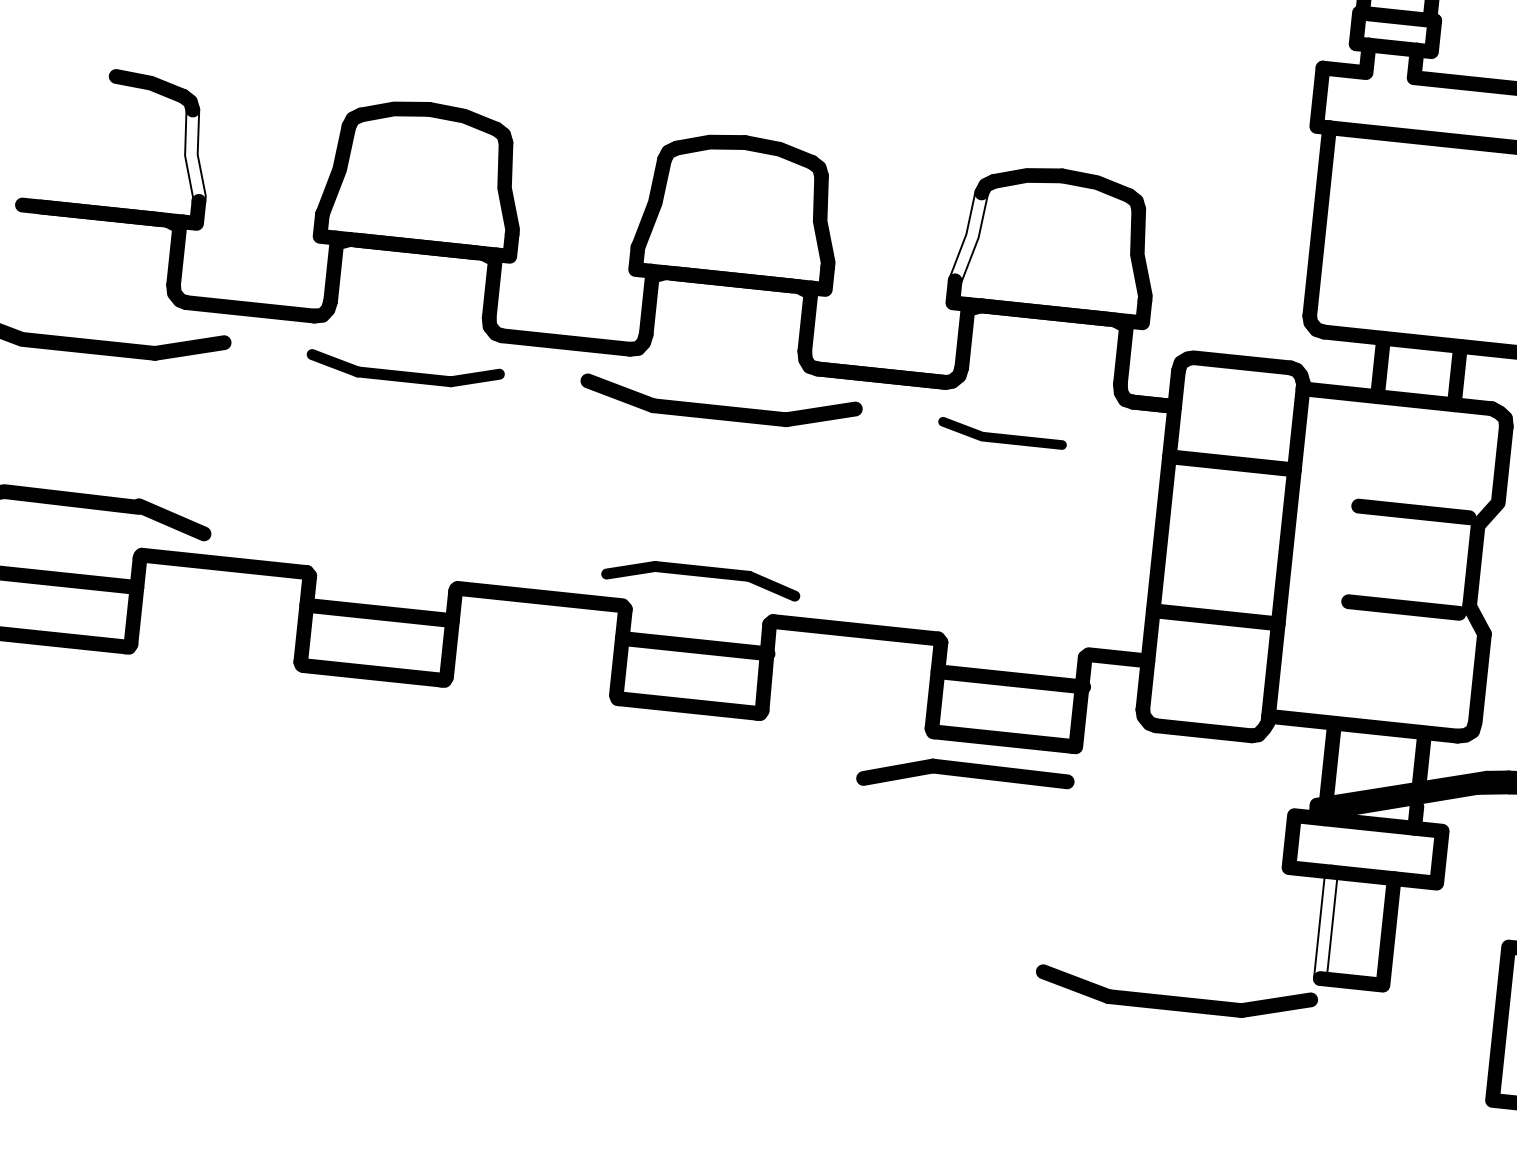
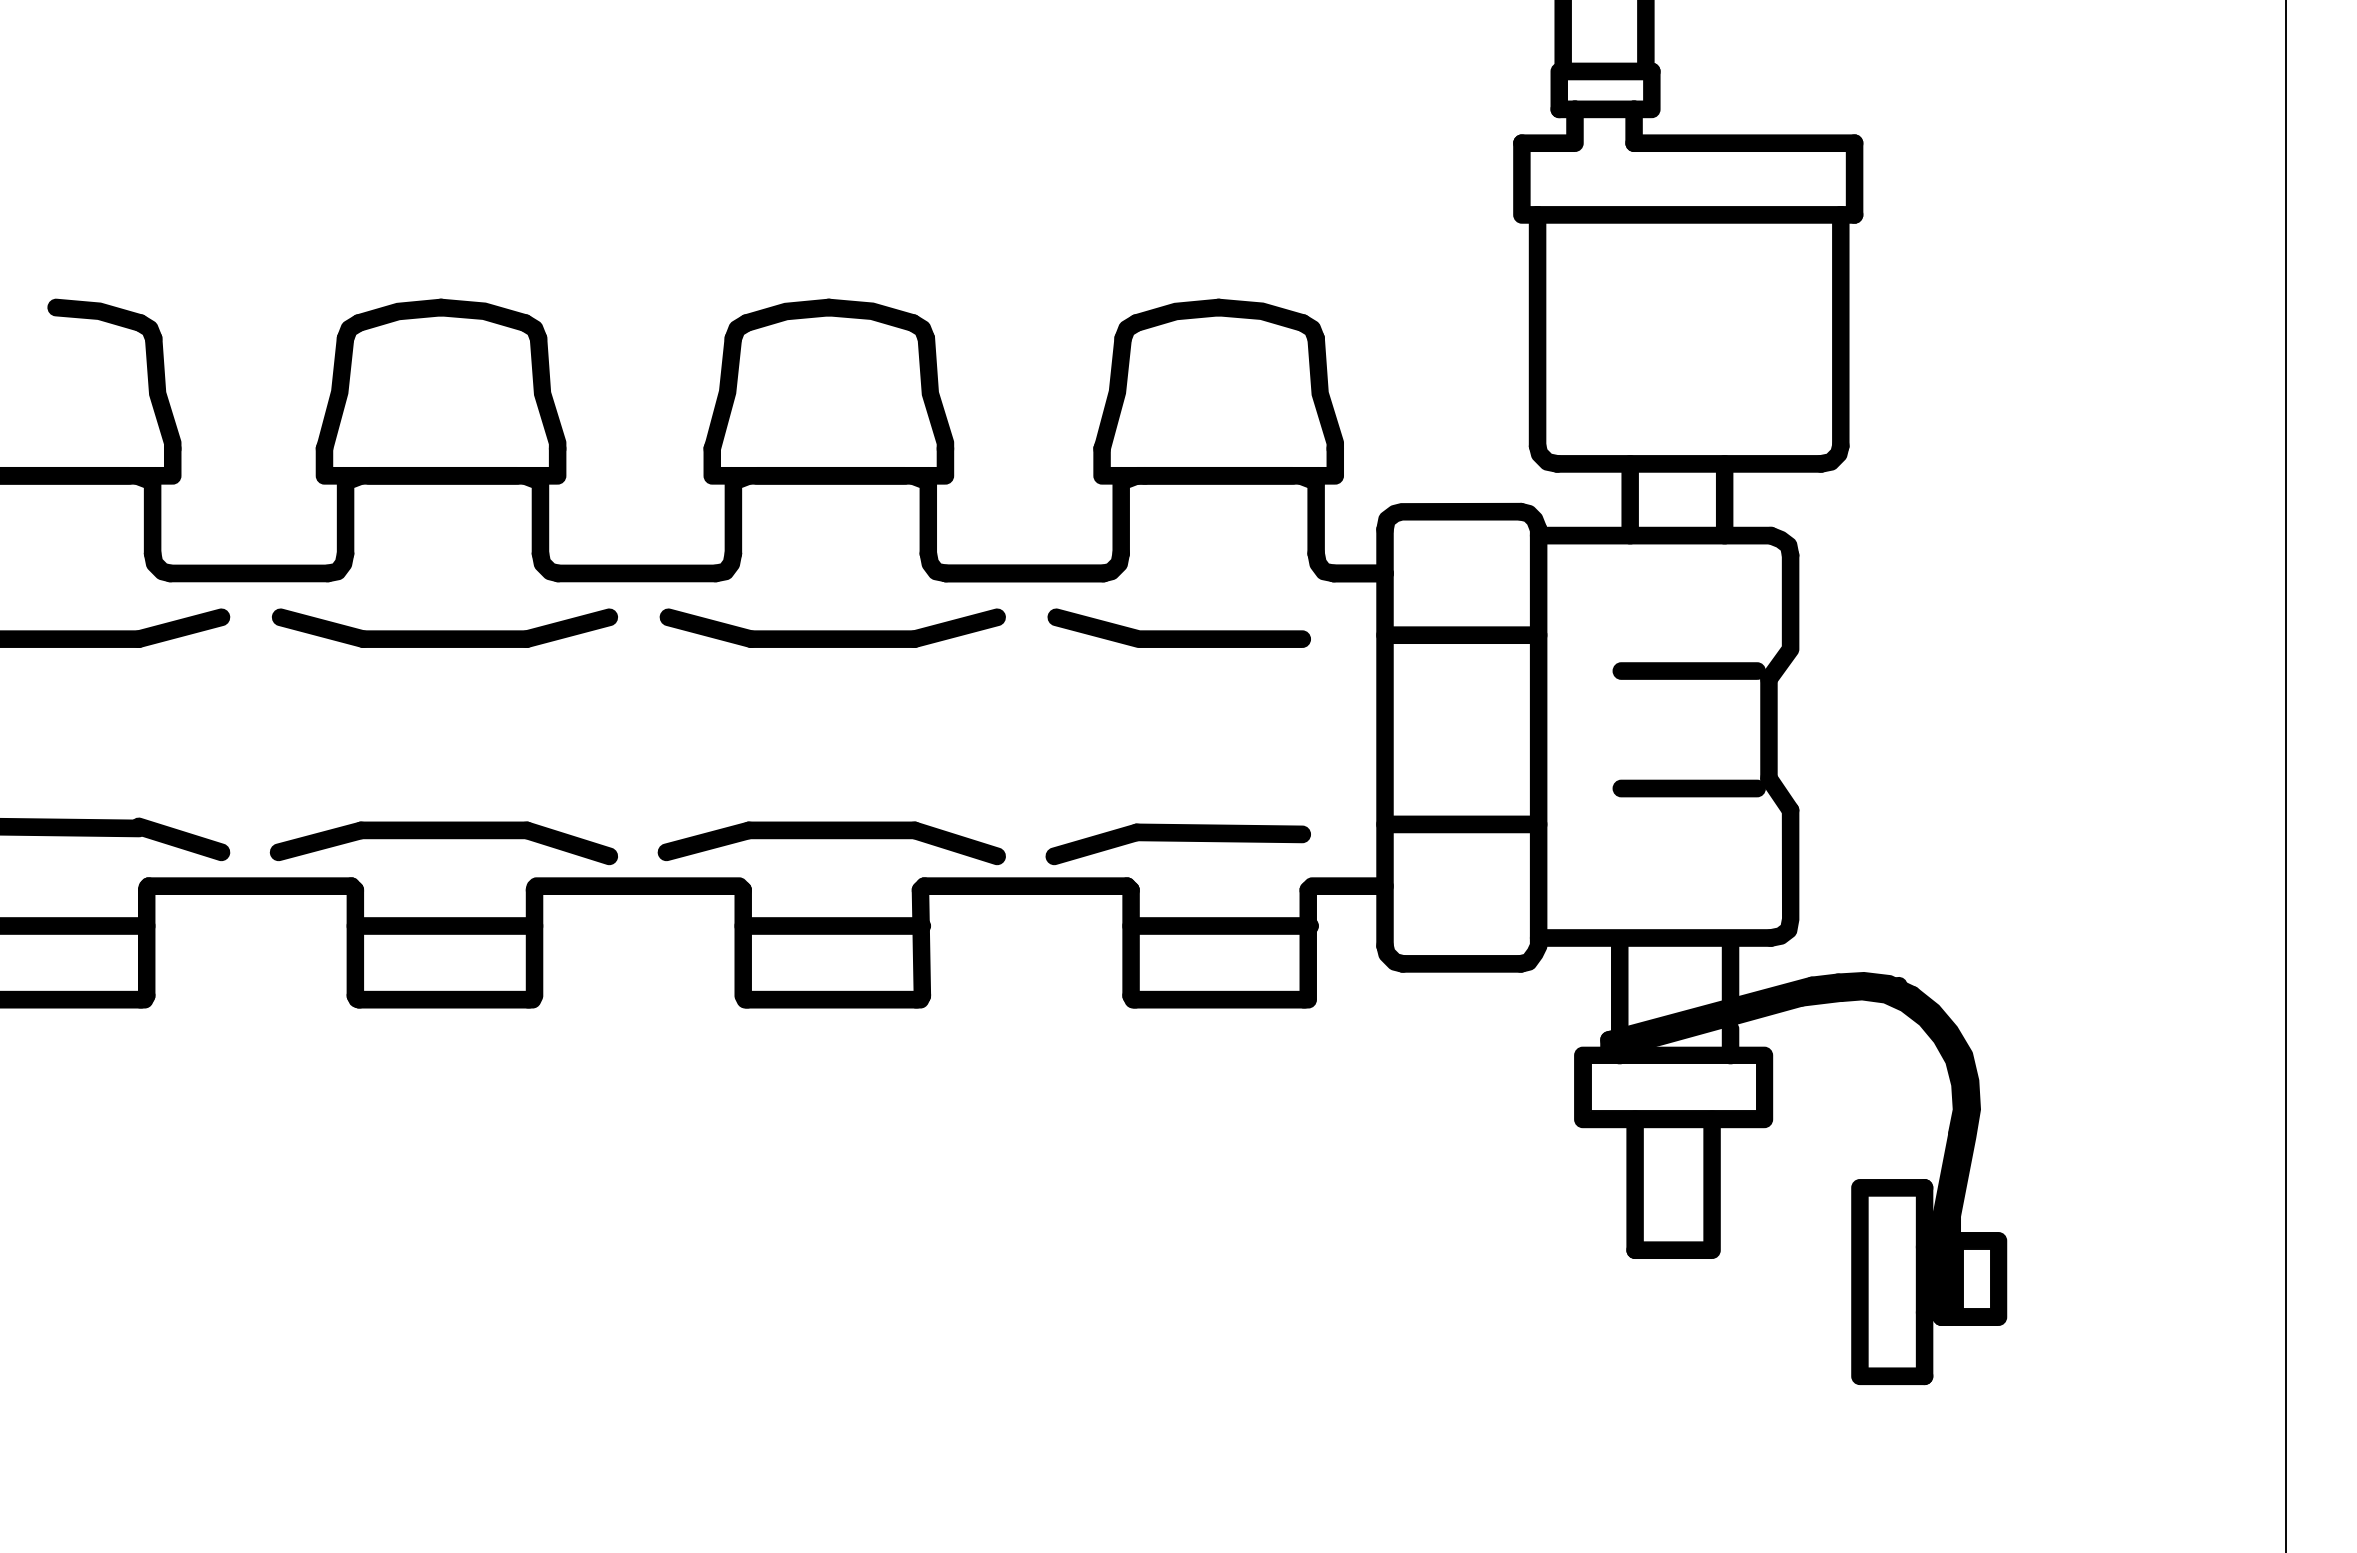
fill: (195, 155) -> (162, 393), added
fill: (968, 236) -> (1112, 393), added
part: (404, 370) -> (444, 627), size x1.43
part: (1002, 432) -> (1178, 627), size x1.67
part: (385, 545) -> (443, 843), added
part: (701, 578) -> (831, 843), size x1.43
part: (964, 779) -> (1177, 844), moved
fill: (1325, 925) -> (1634, 1184), added
part: (1175, 994) -> (1461, 1287), removed

